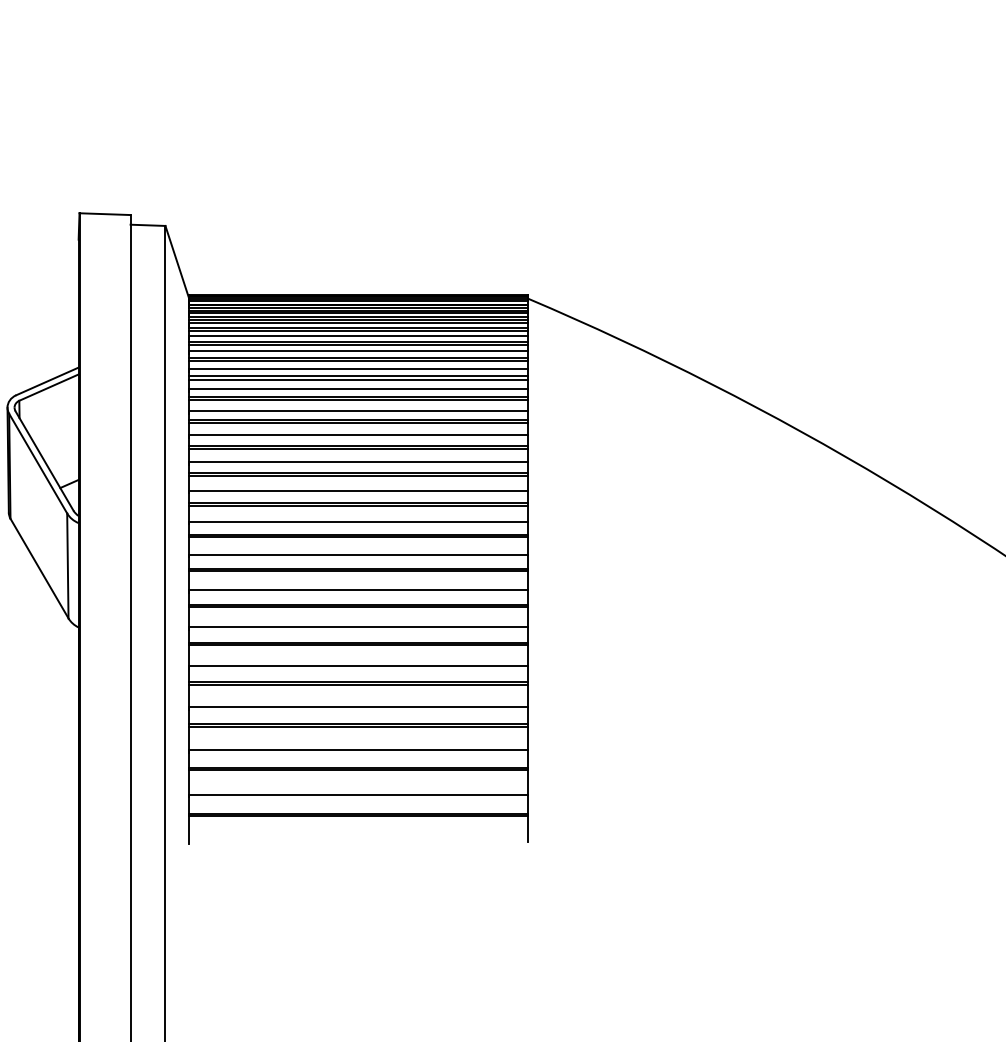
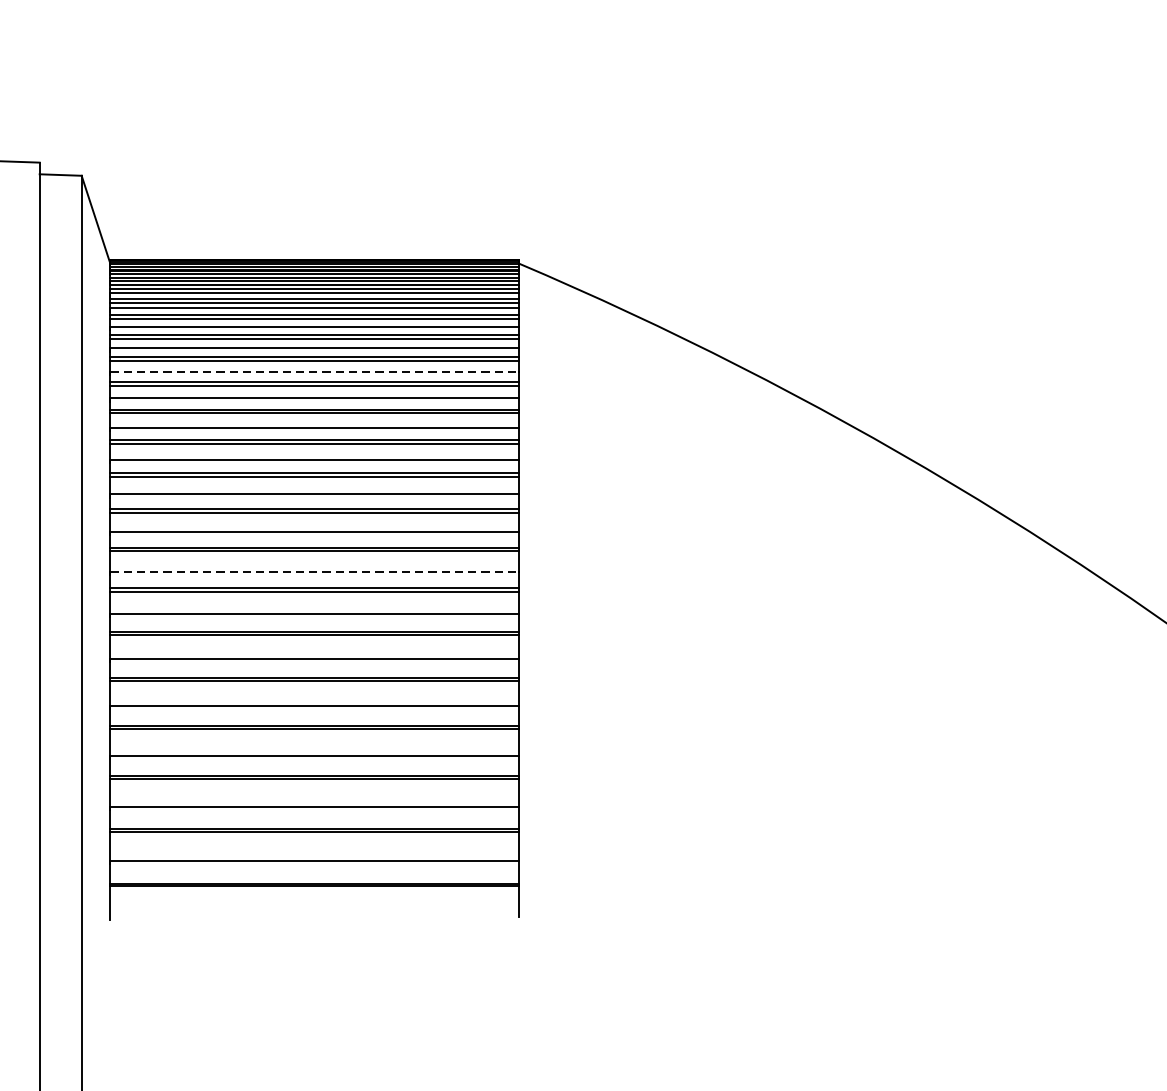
line: (359, 388) -> (315, 371), solid -> dashed
line: (359, 554) -> (315, 571), solid -> dashed

